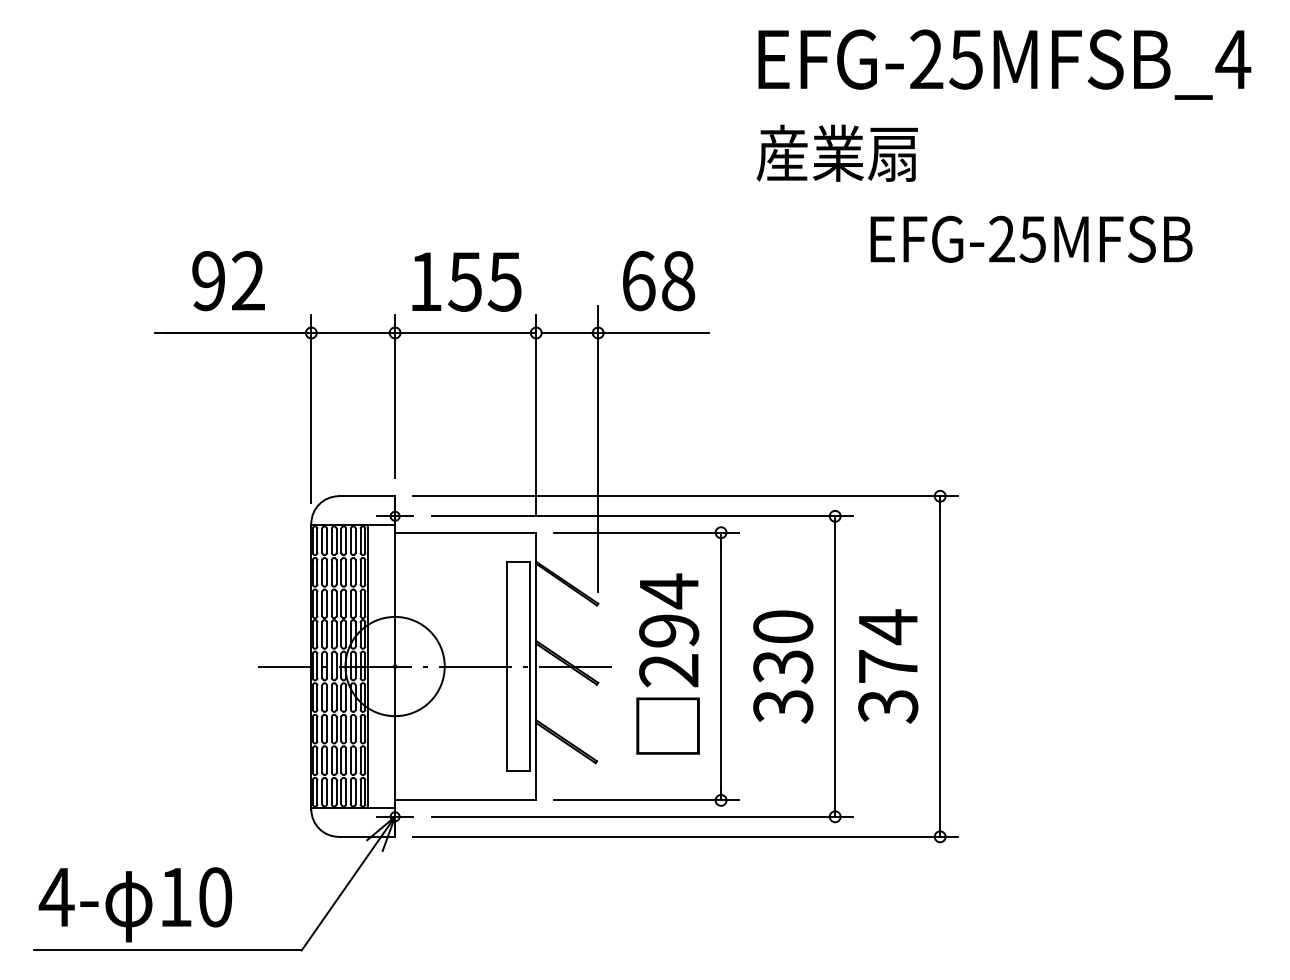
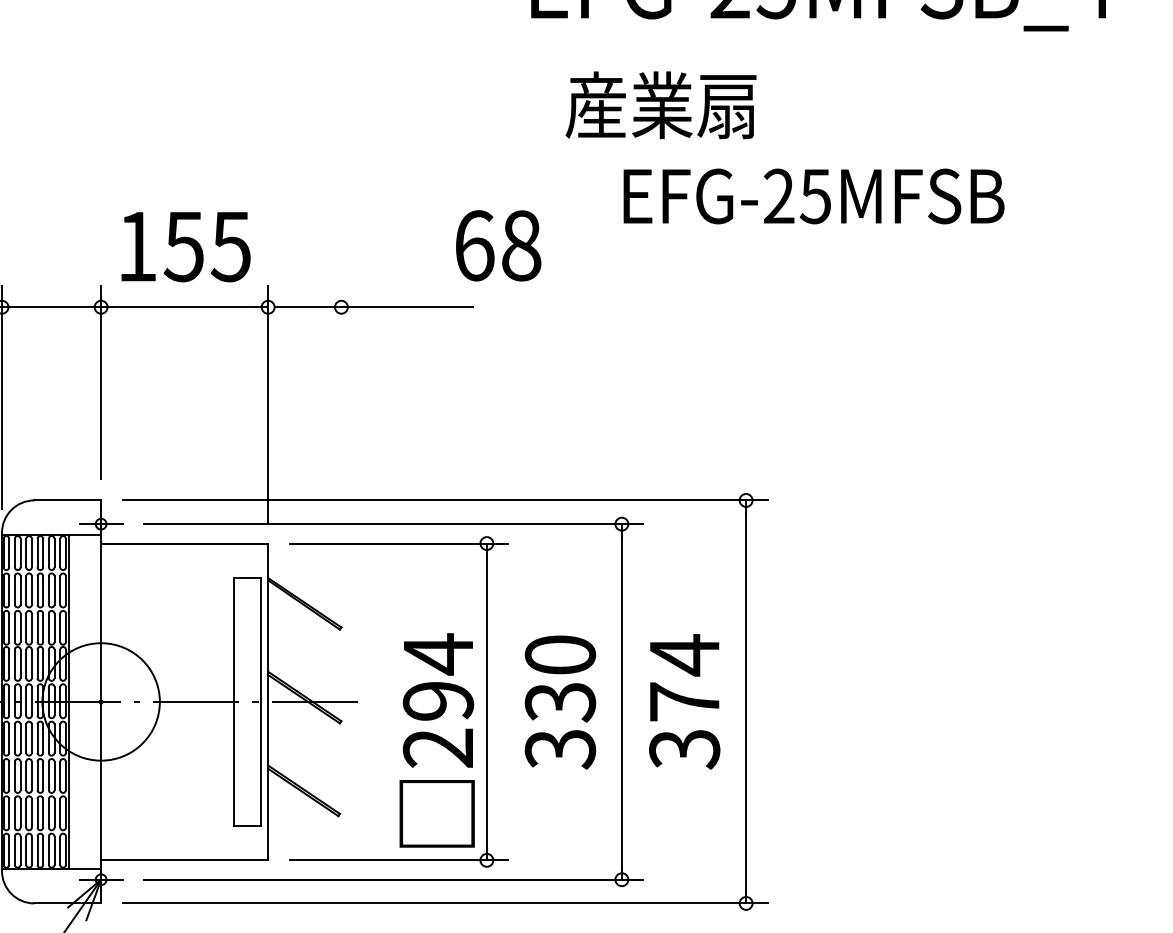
text: (836, 152) -> (660, 104), moved
text: (1031, 238) -> (813, 195), moved
text: (659, 281) -> (499, 246), moved
line: (598, 448) -> (341, 443), removed
text: (667, 663) -> (436, 739), moved

